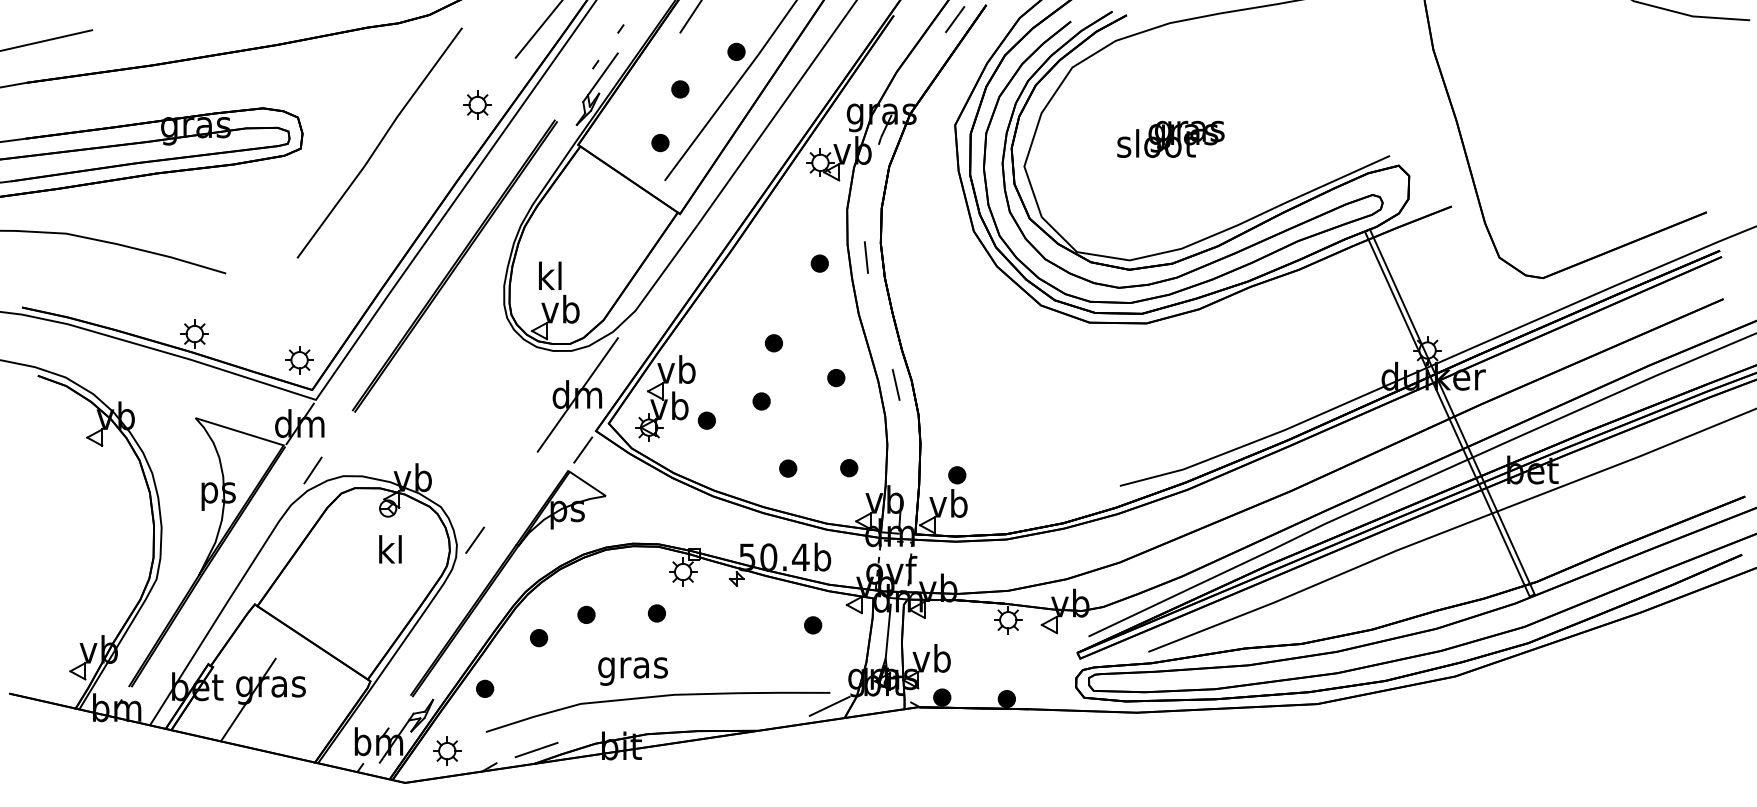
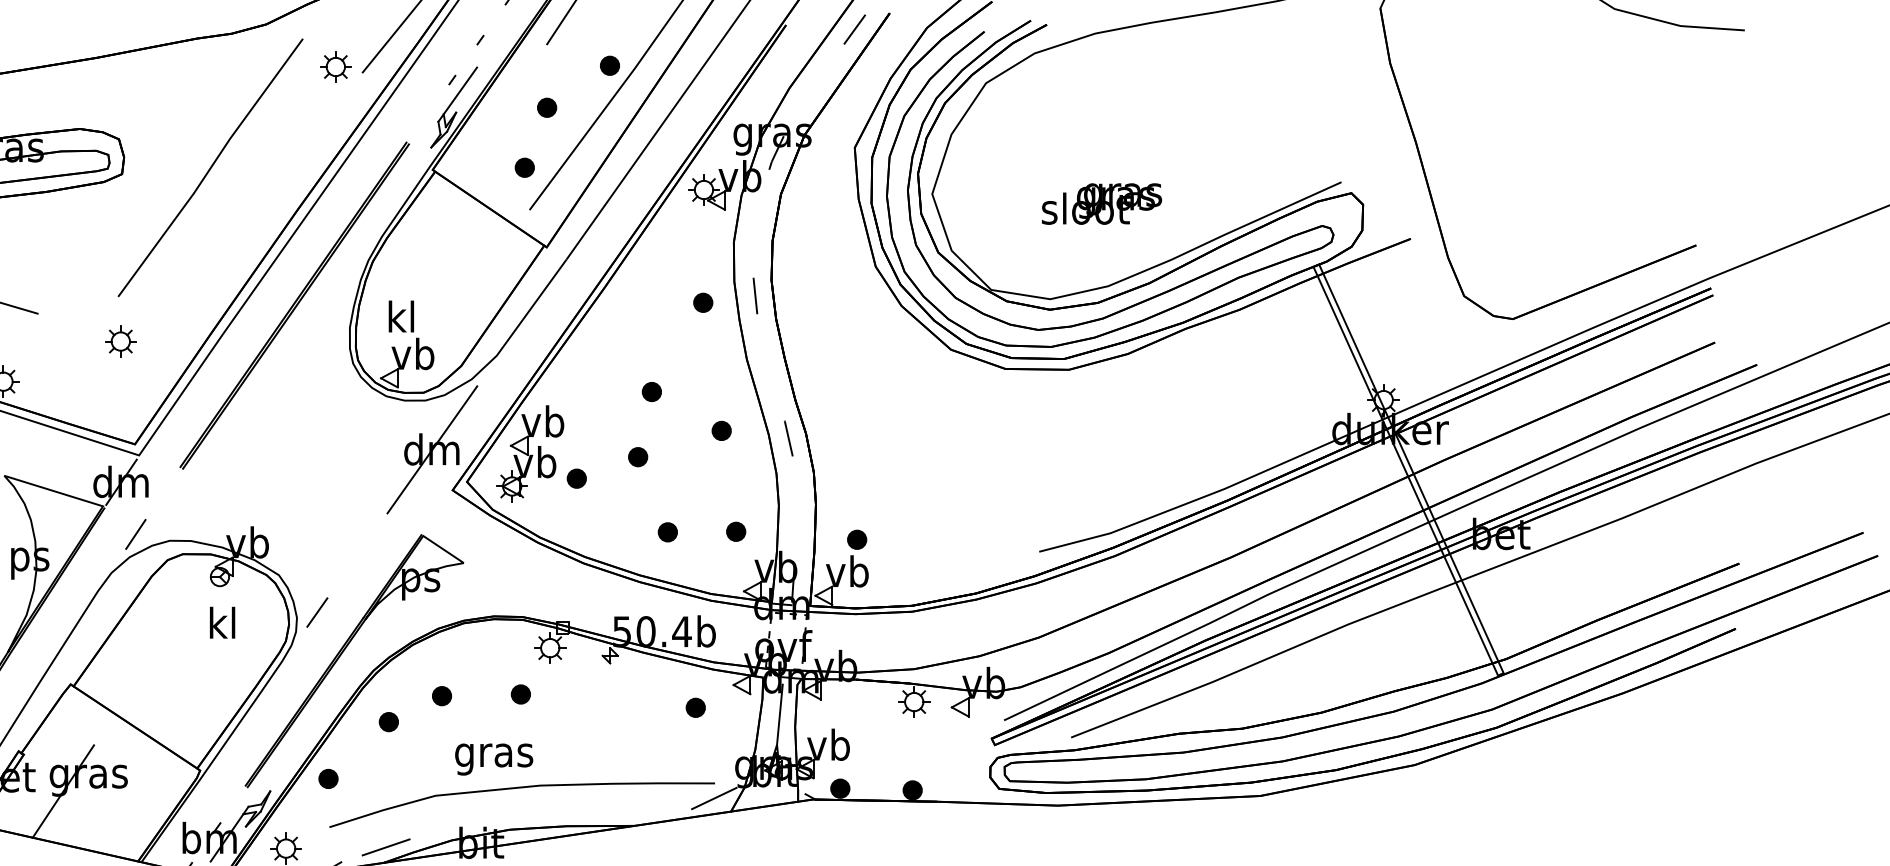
part: (477, 104) -> (335, 66), moved
text: (1170, 138) -> (1101, 203), moved
part: (299, 360) -> (120, 341), moved
line: (582, 450) -> (437, 512), removed

